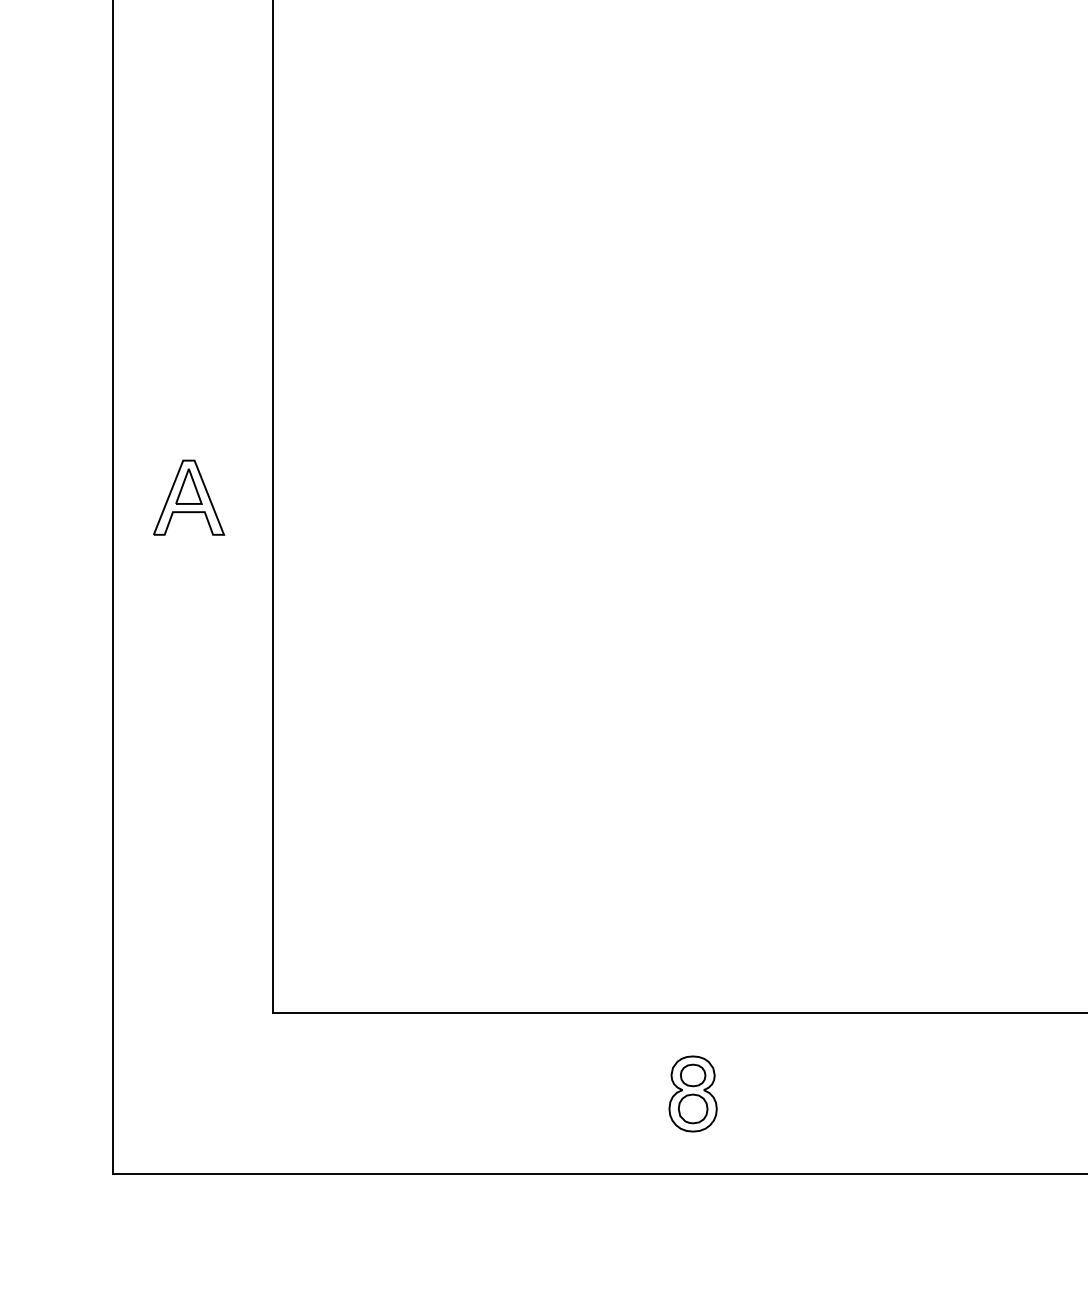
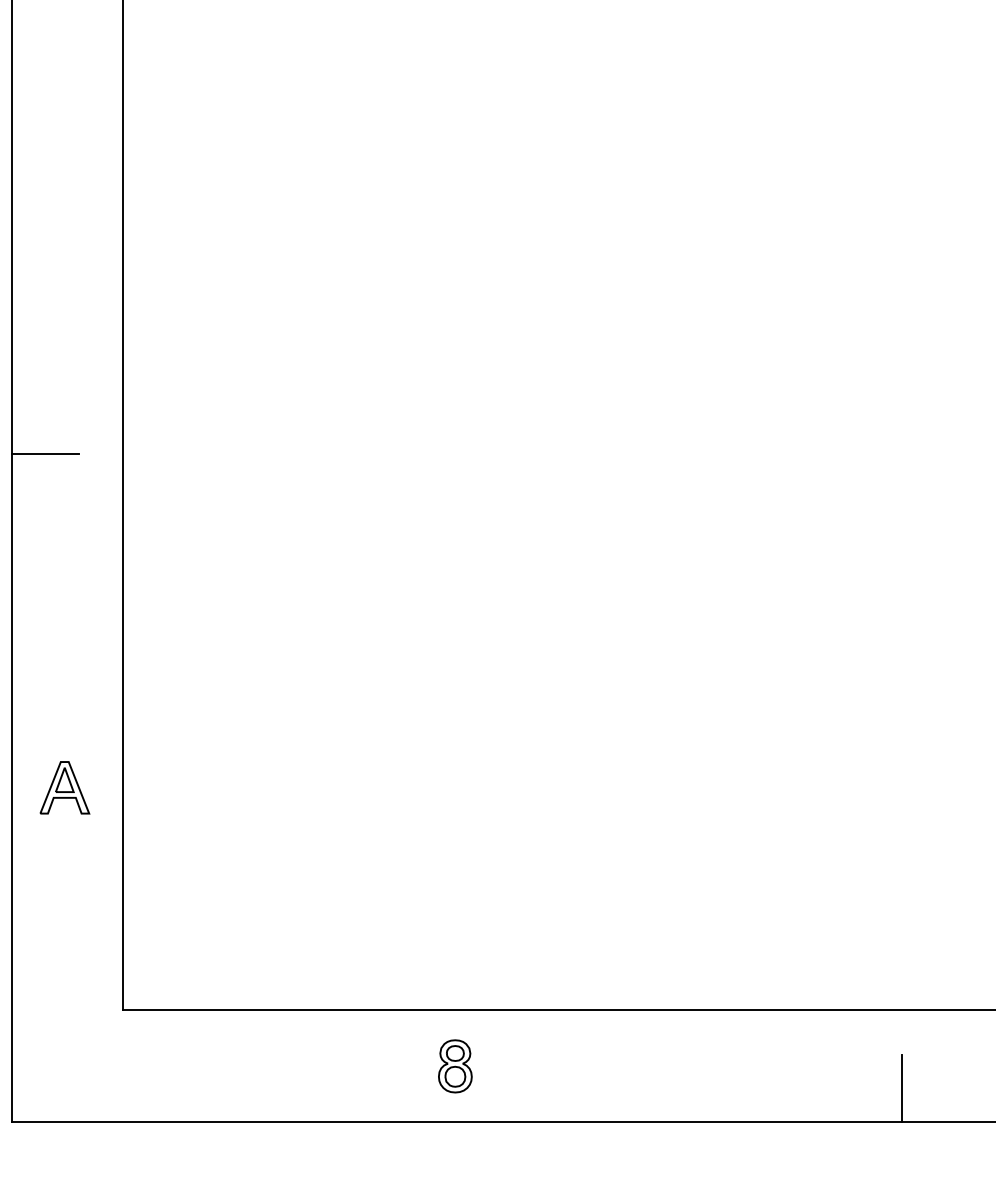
line: (159, 212) -> (44, 453), added
part: (188, 497) -> (64, 787), moved
part: (693, 1094) -> (455, 1066), moved

